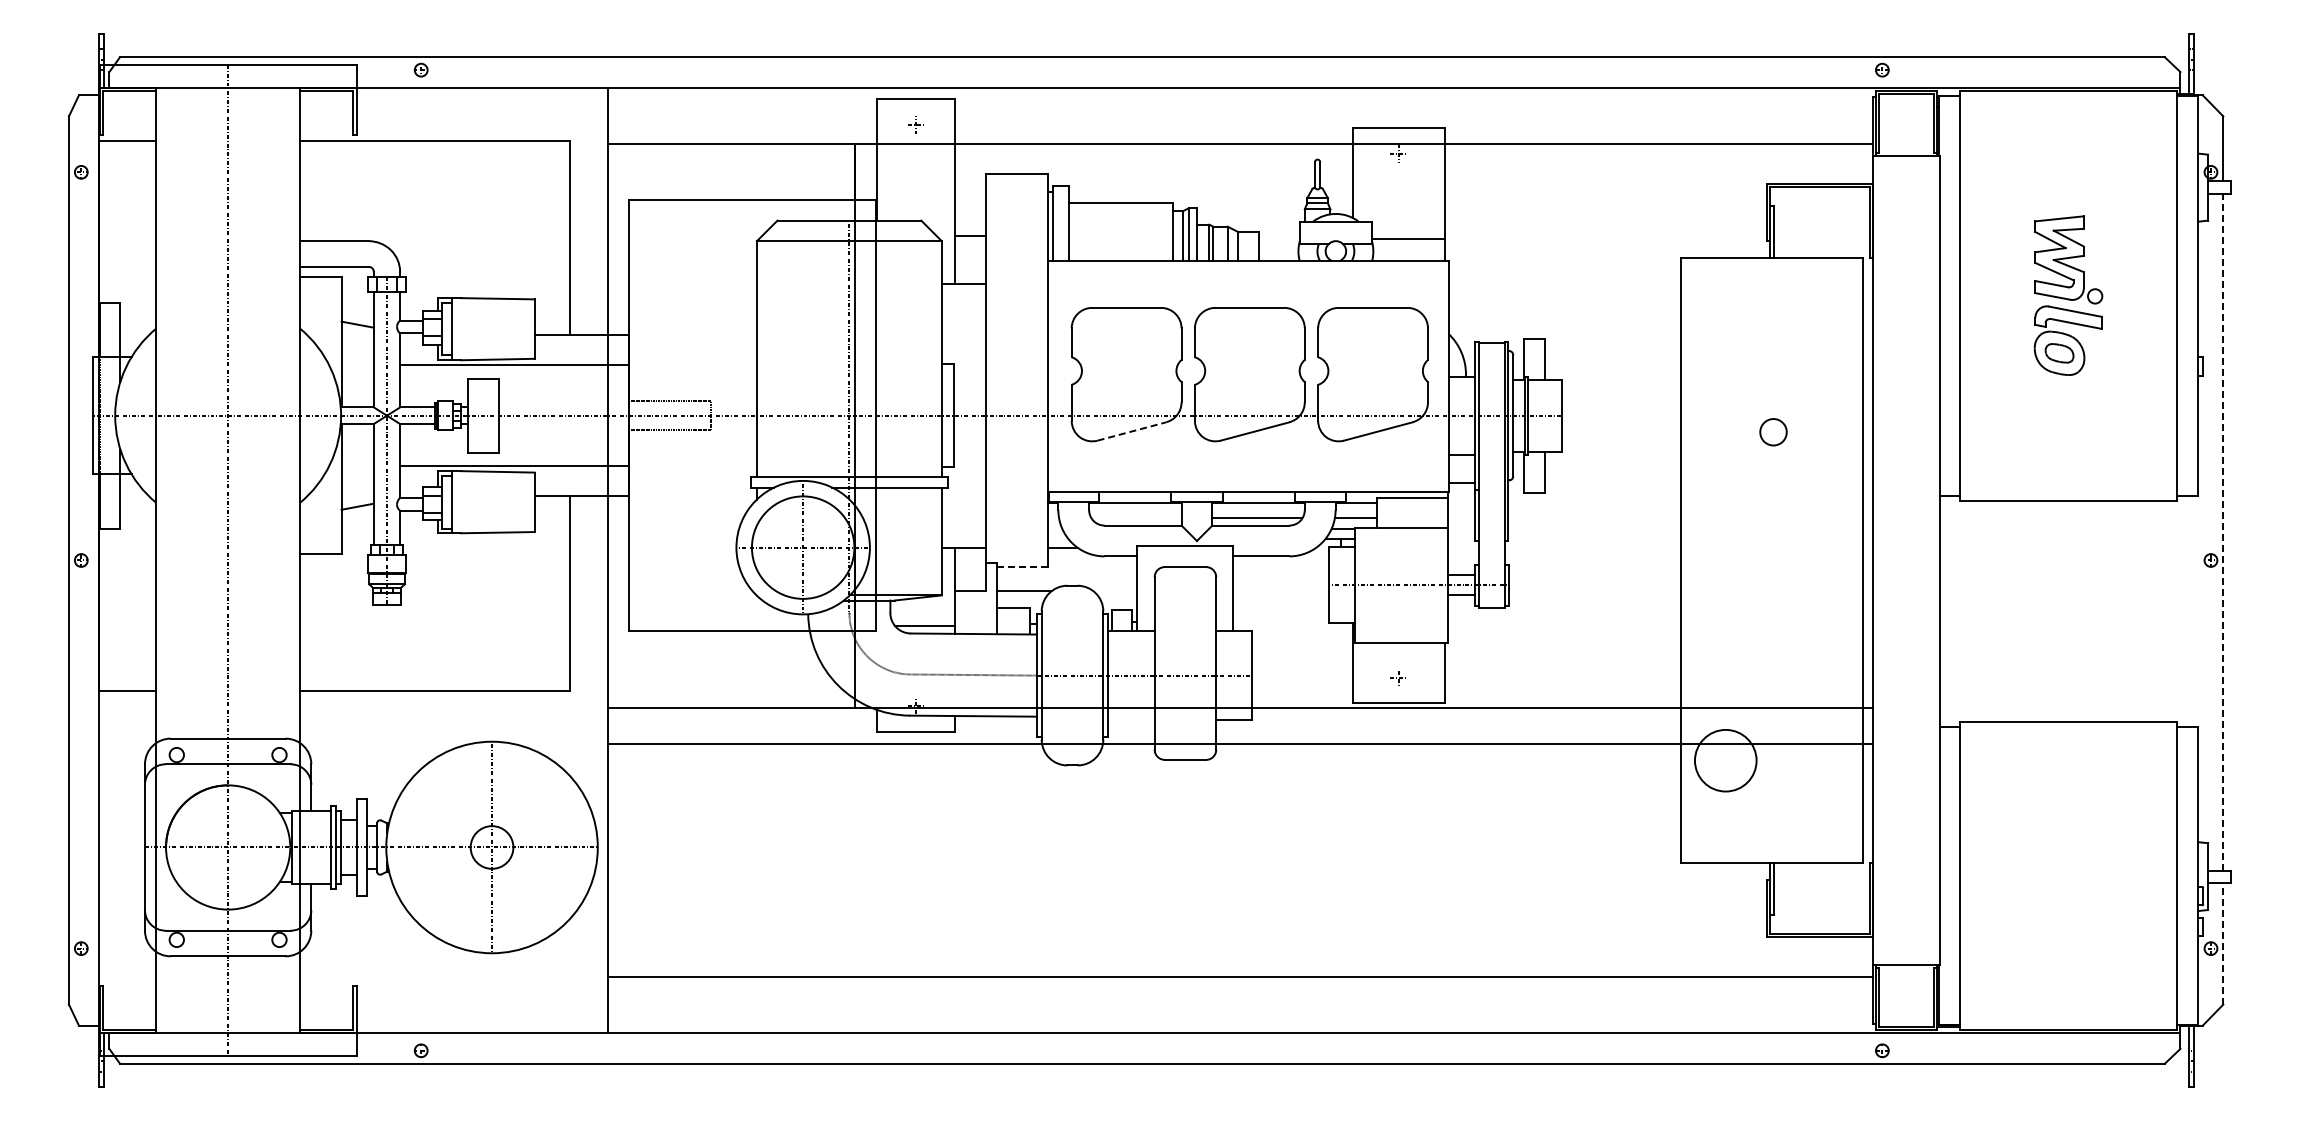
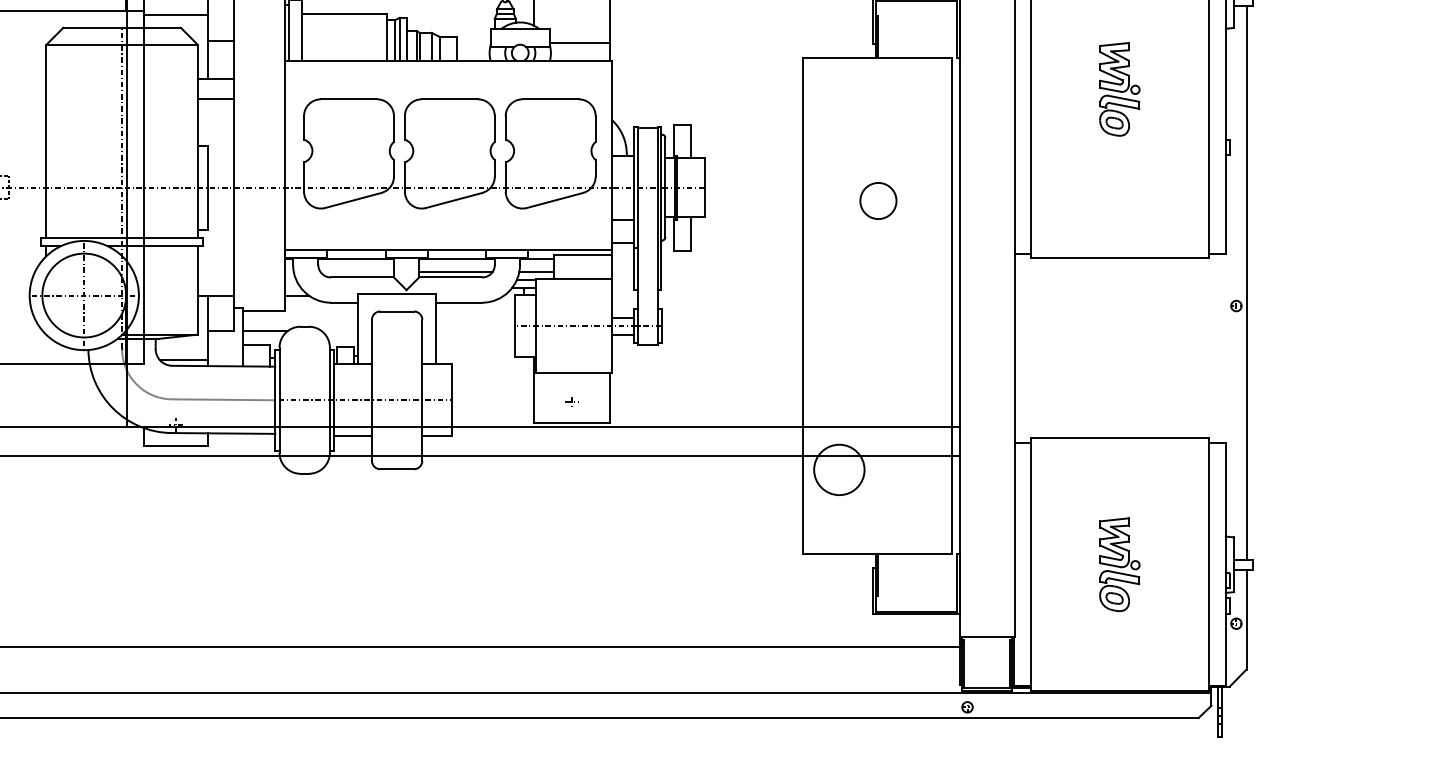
line: (915, 205) -> (176, 15), added
part: (2068, 295) -> (1119, 89), size x0.71
line: (963, 307) -> (215, 99), added
line: (1131, 431) -> (352, 200), dashed -> solid
circle: (1773, 432) -> (878, 201), size x1.67
line: (2223, 531) -> (1246, 282), dashed -> solid
line: (1022, 566) -> (263, 310), dashed -> solid
line: (1131, 719) -> (352, 436), added
part: (2068, 876) -> (1119, 564), added
line: (2223, 943) -> (1246, 619), dashed -> solid

